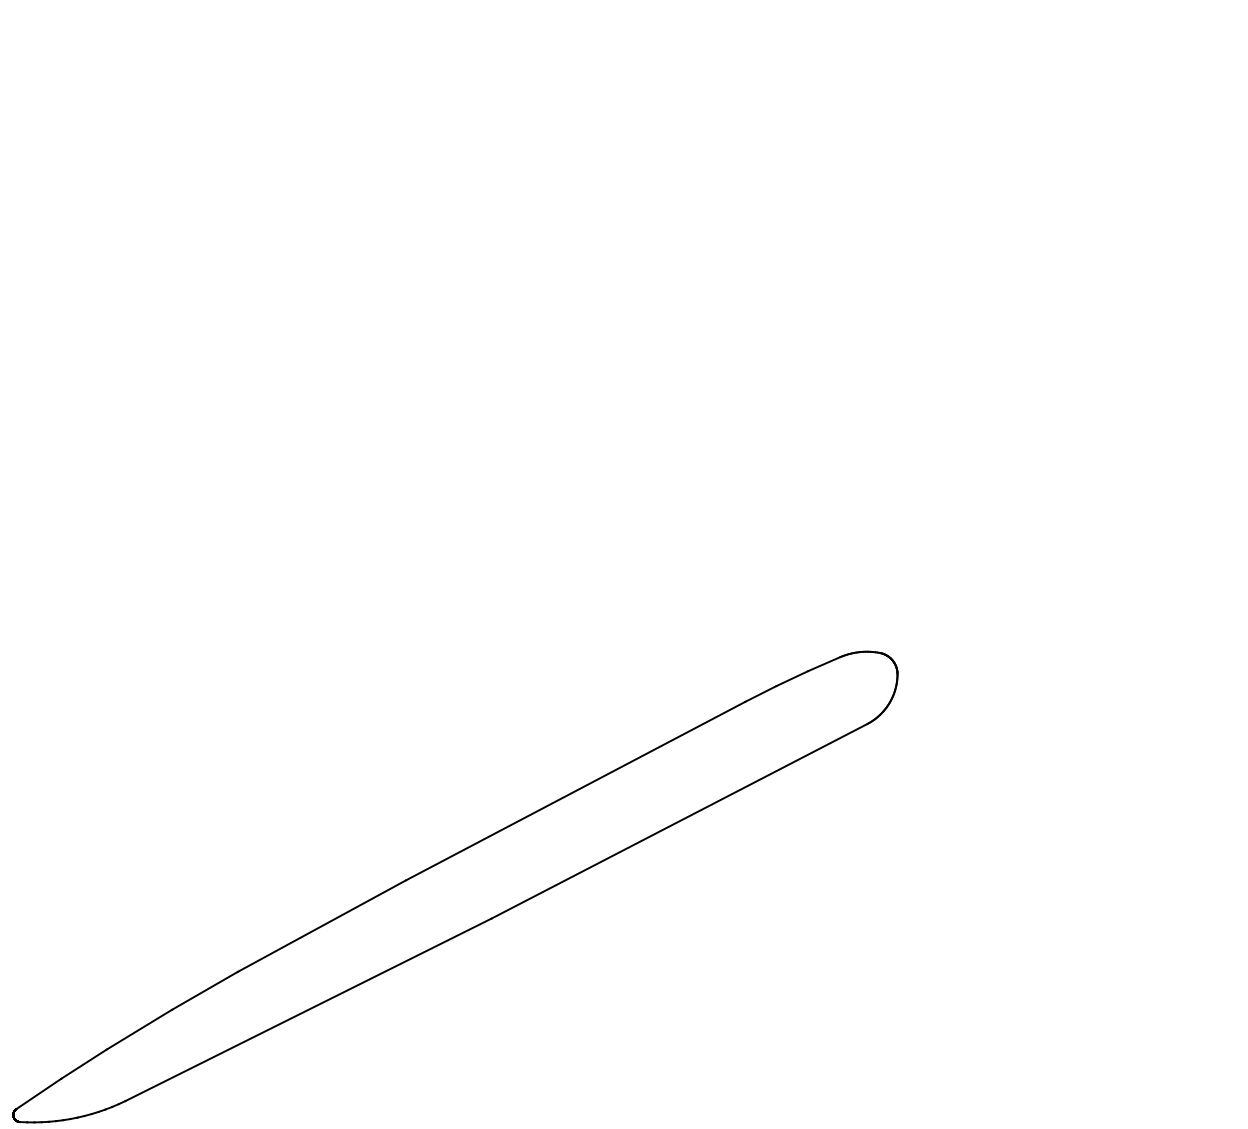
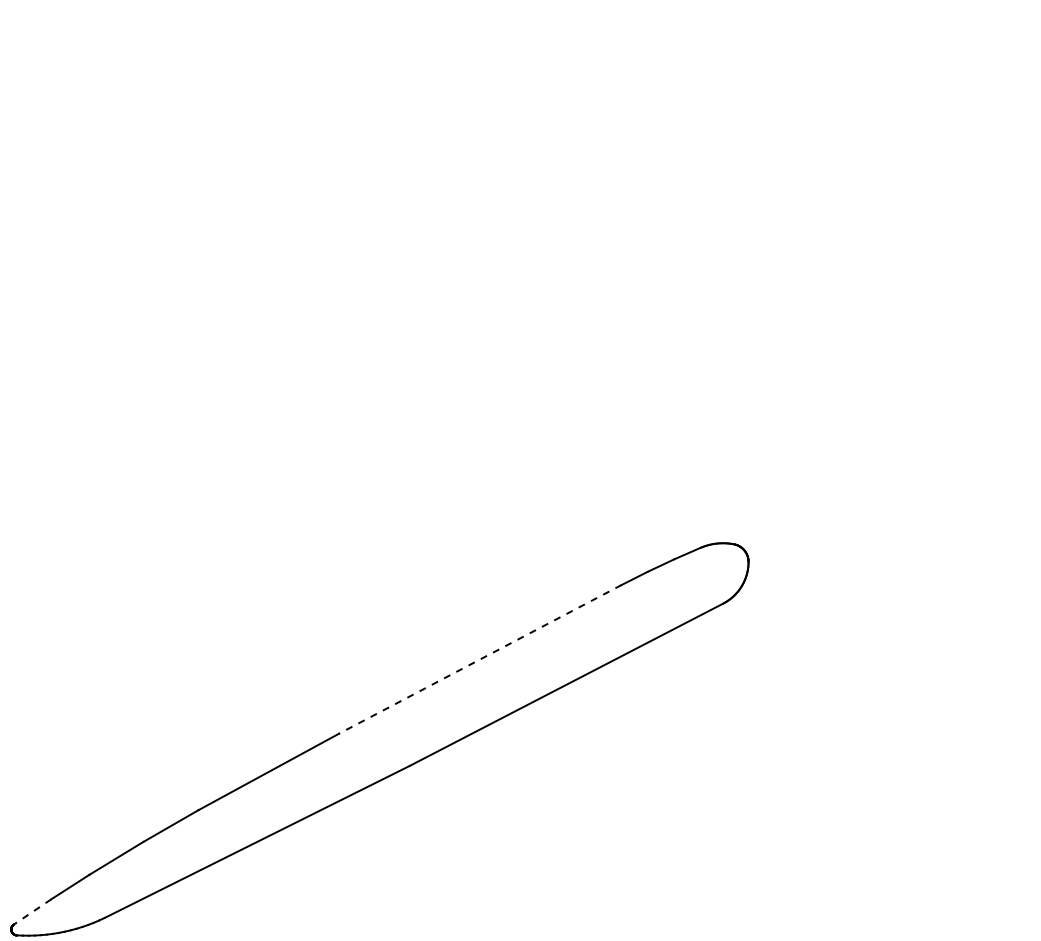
line: (576, 791) -> (480, 659), solid -> dashed
line: (38, 1093) -> (32, 911), solid -> dashed

